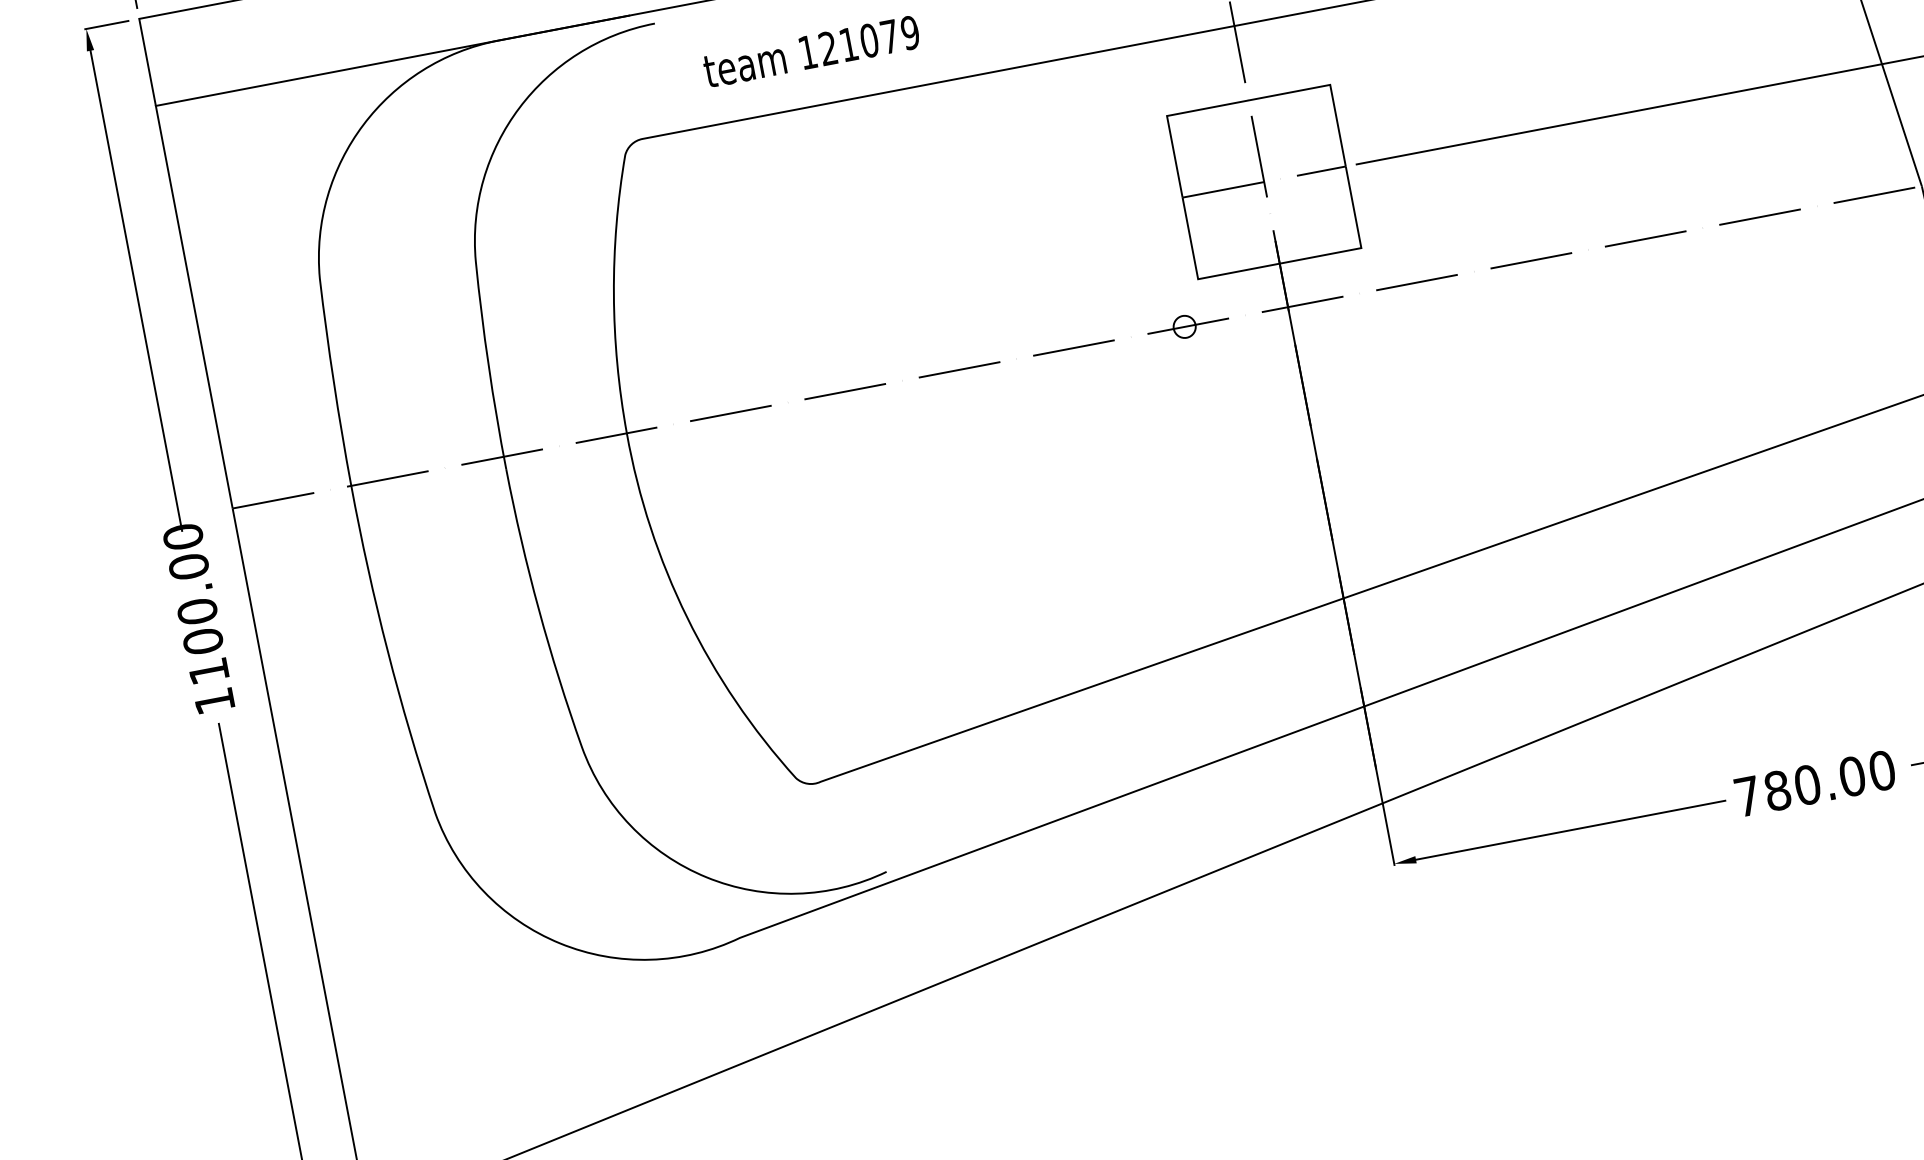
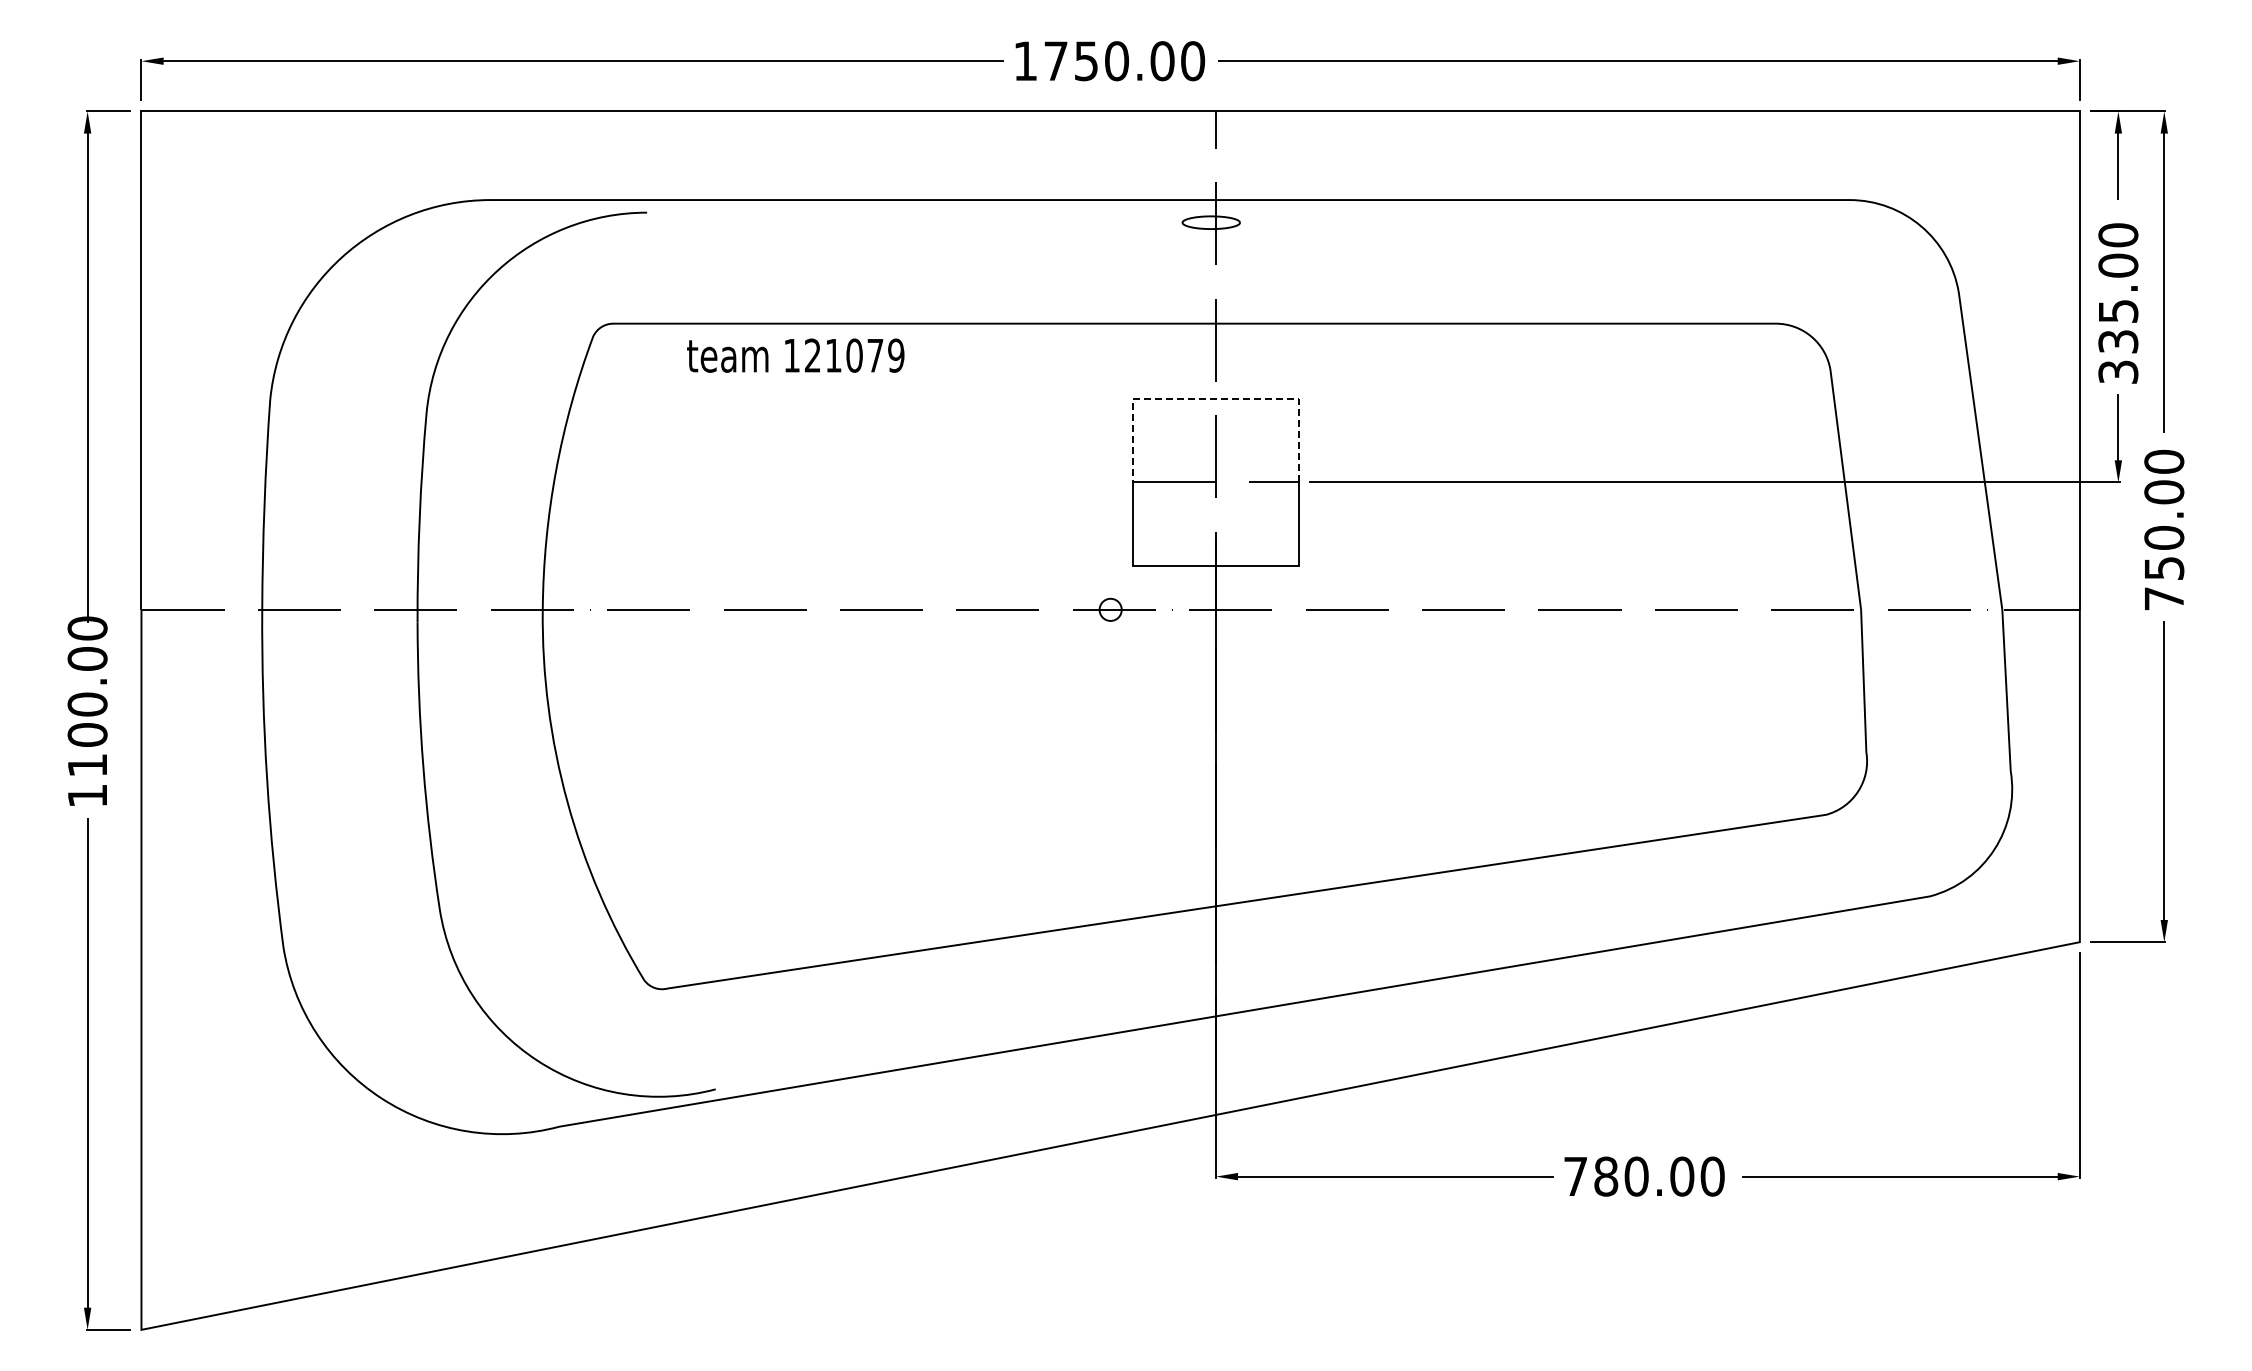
text: (811, 51) -> (795, 355), moved
line: (392, 61) -> (382, 200), removed
line: (1248, 100) -> (1215, 399), solid -> dashed

